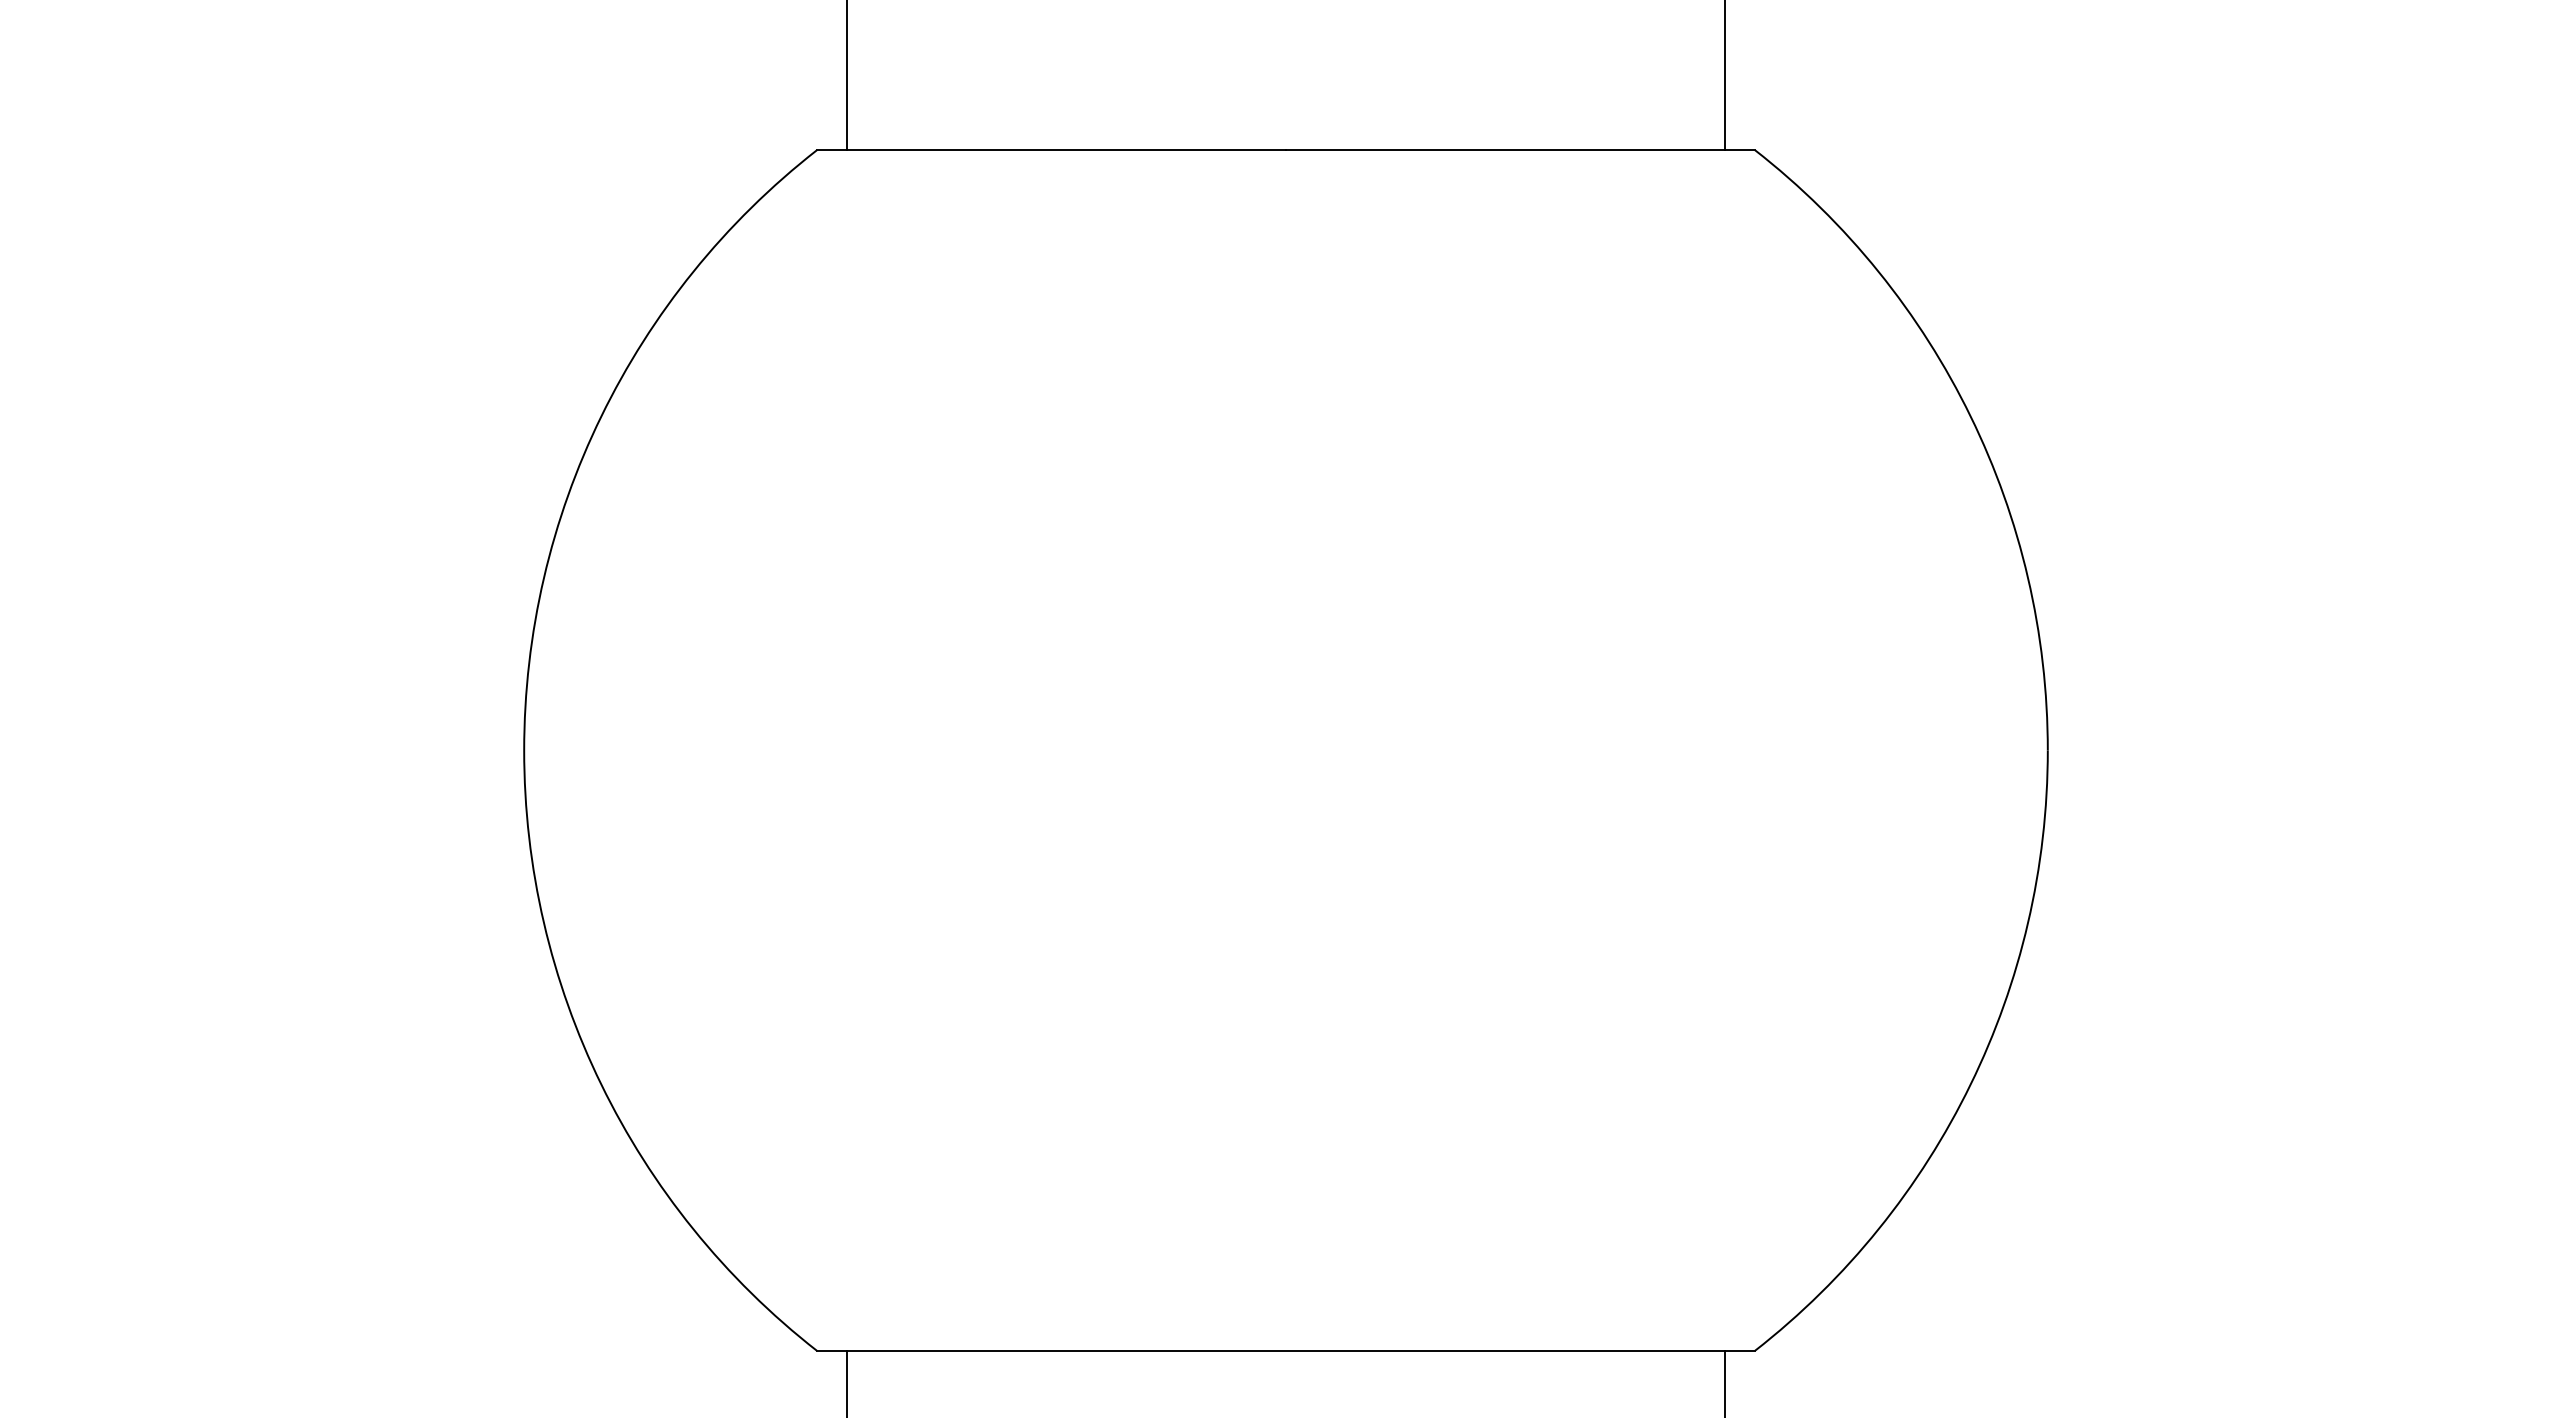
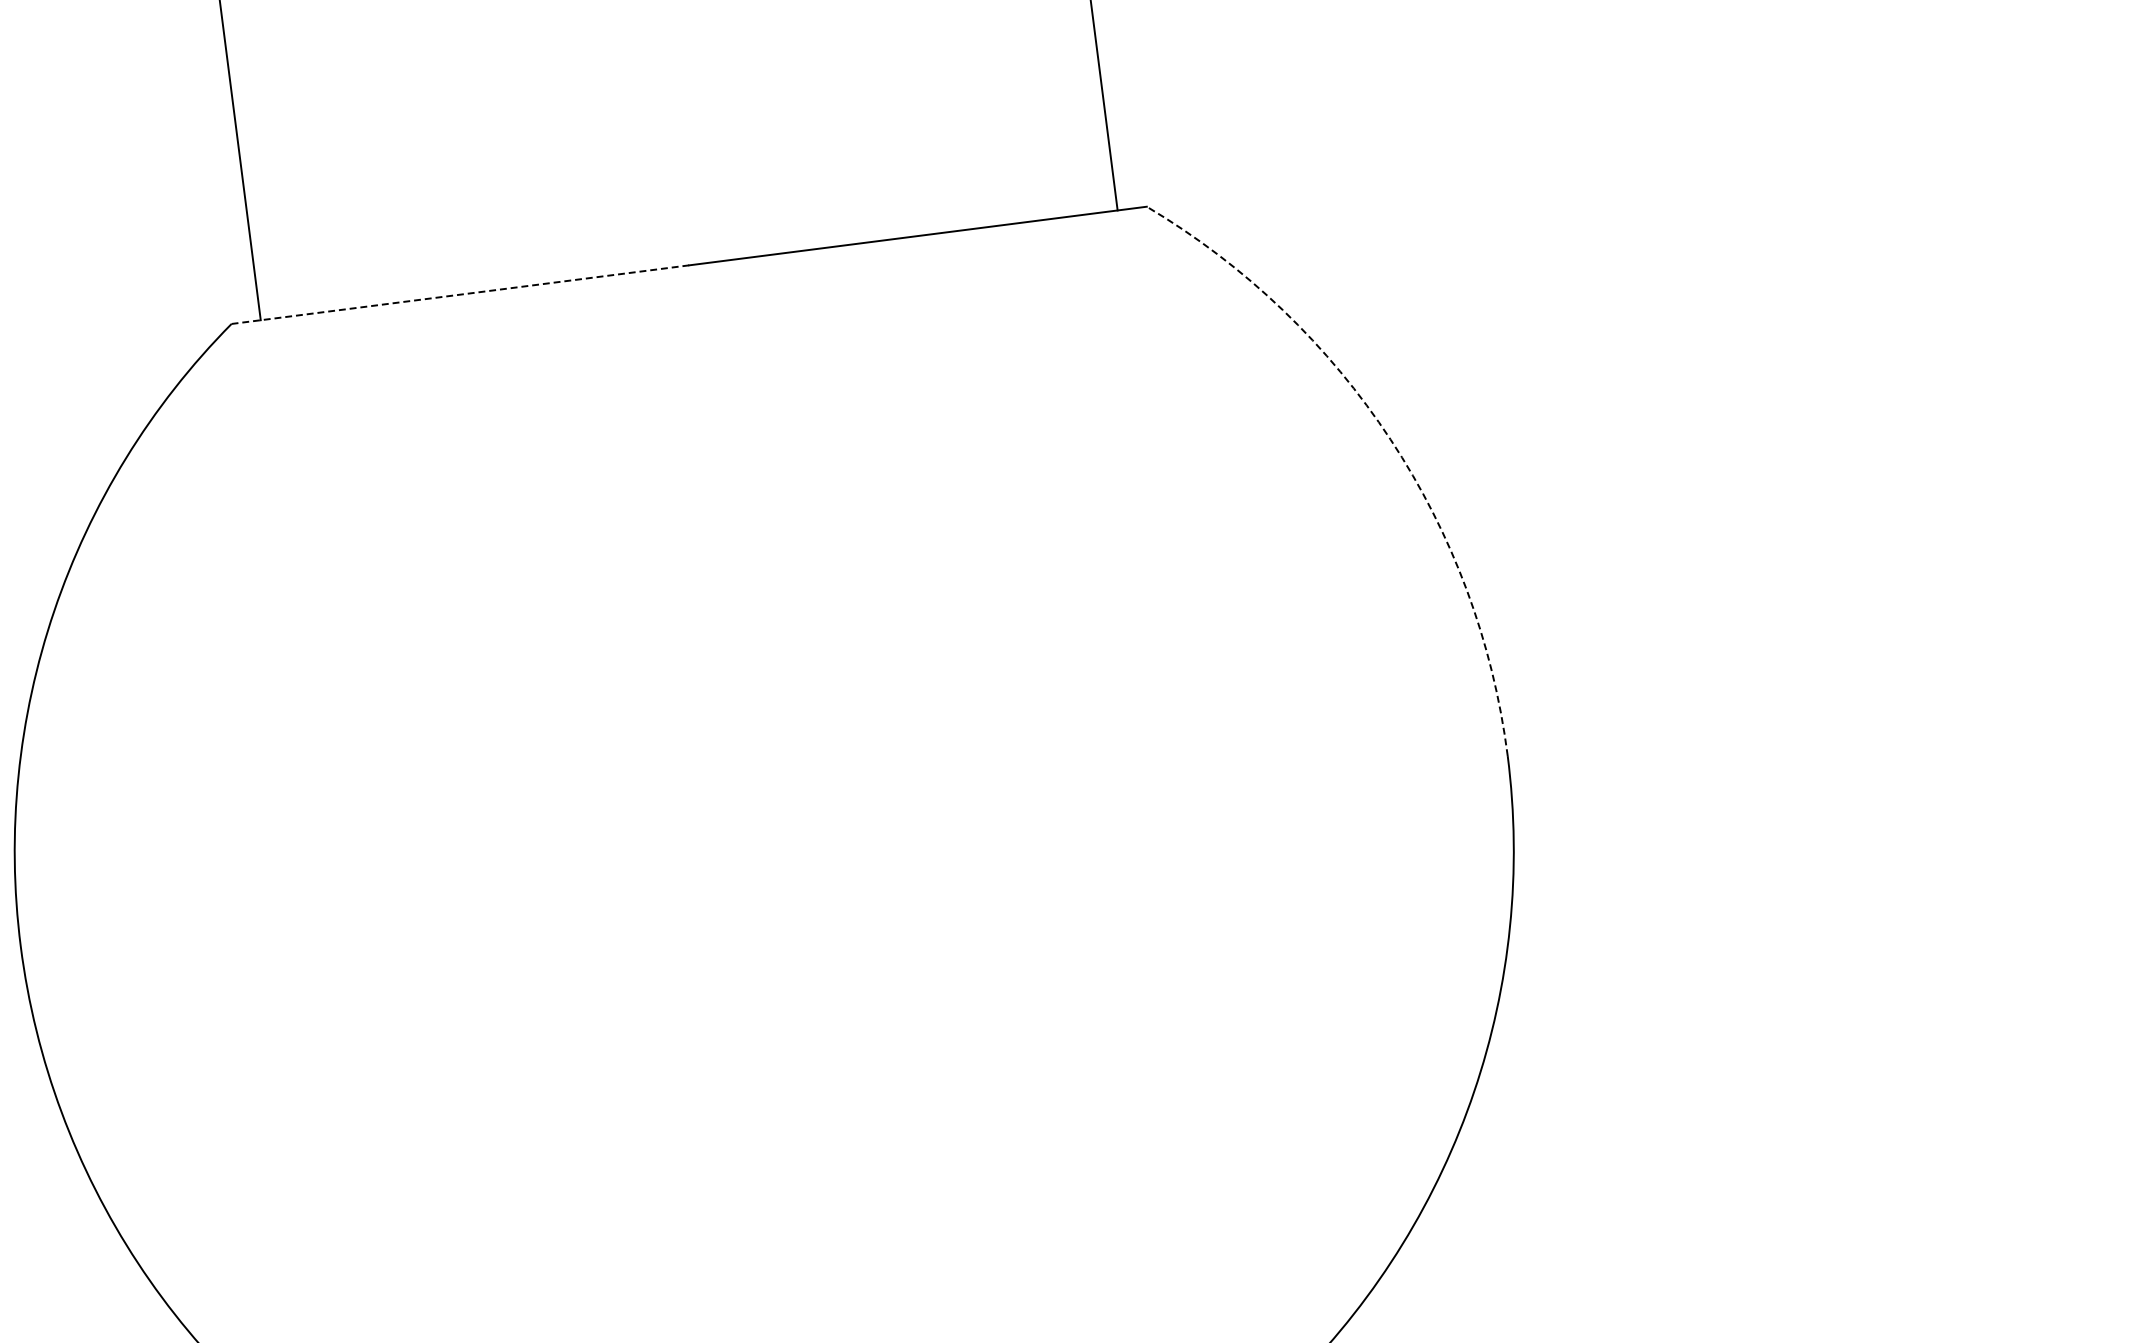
line: (1052, 150) -> (461, 294), solid -> dashed
arc: (1970, 416) -> (1390, 439), solid -> dashed

